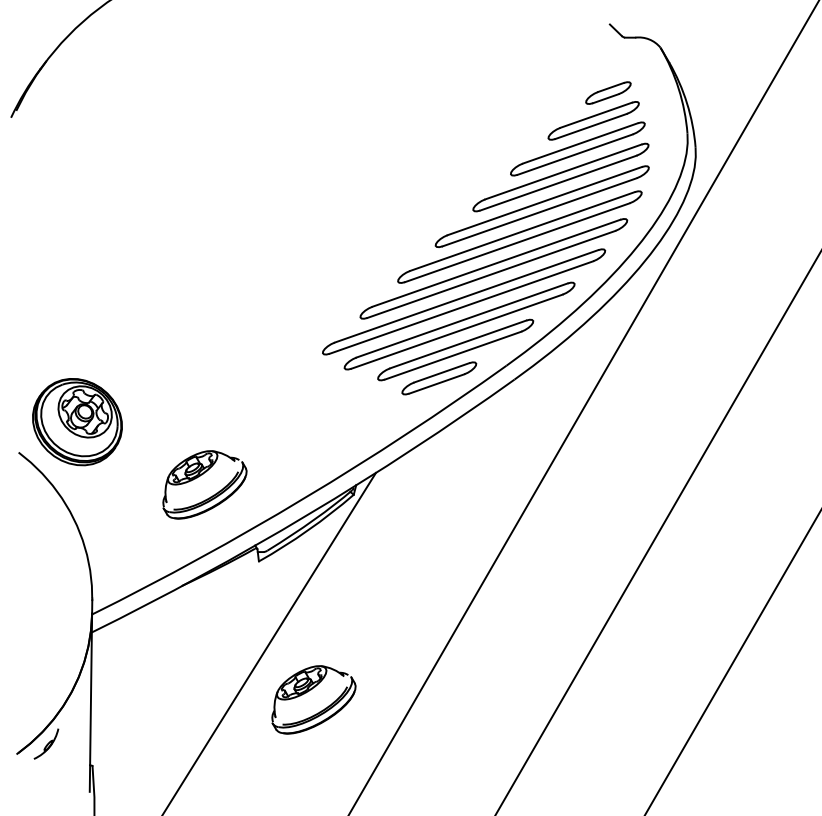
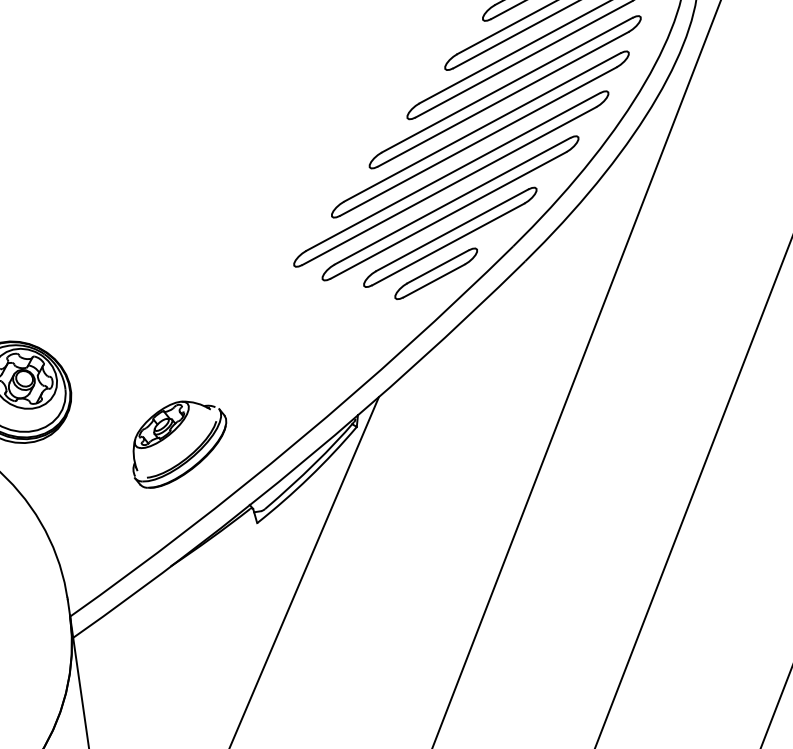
part: (309, 691) -> (340, 667), removed

